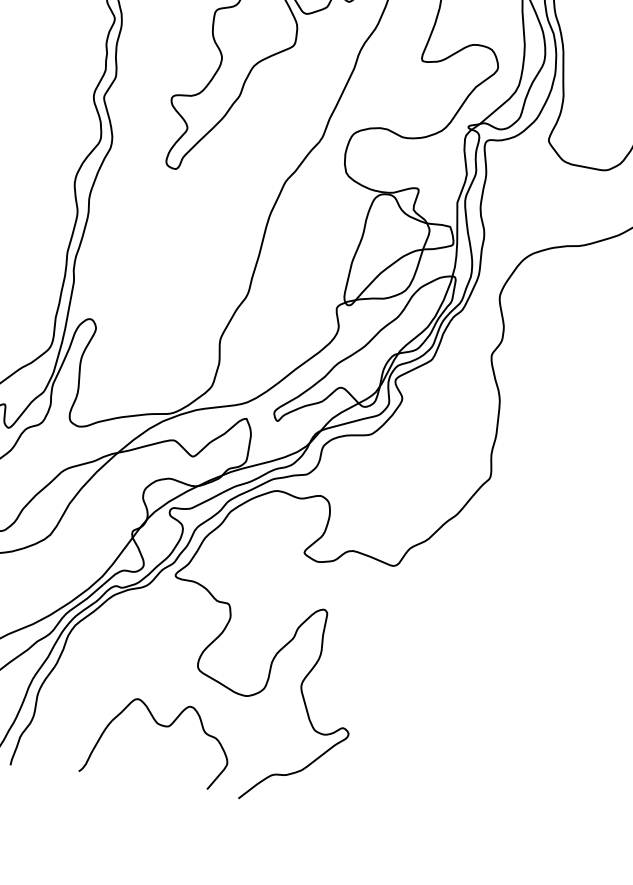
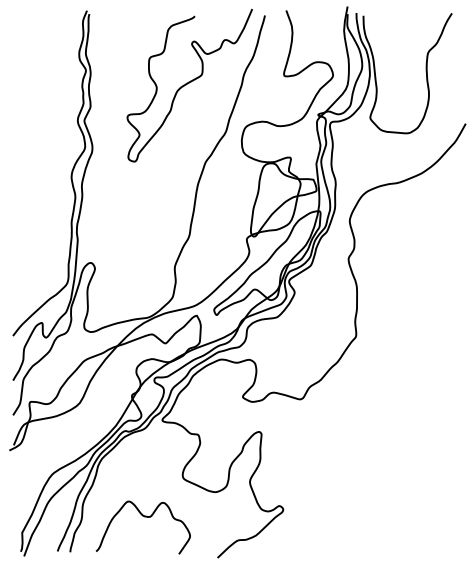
curve: (159, 726) -> (144, 517), moved

